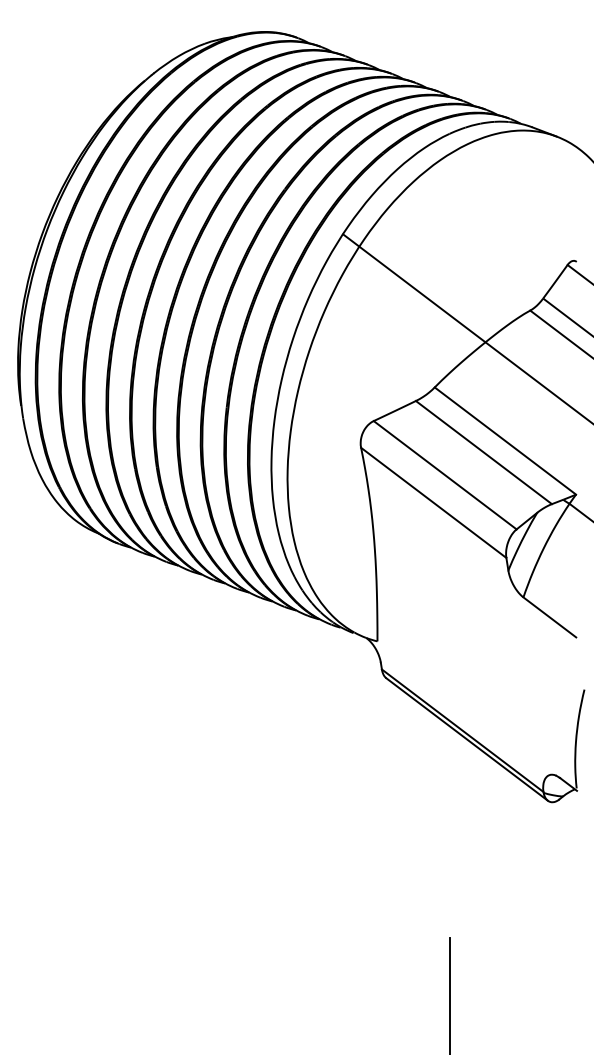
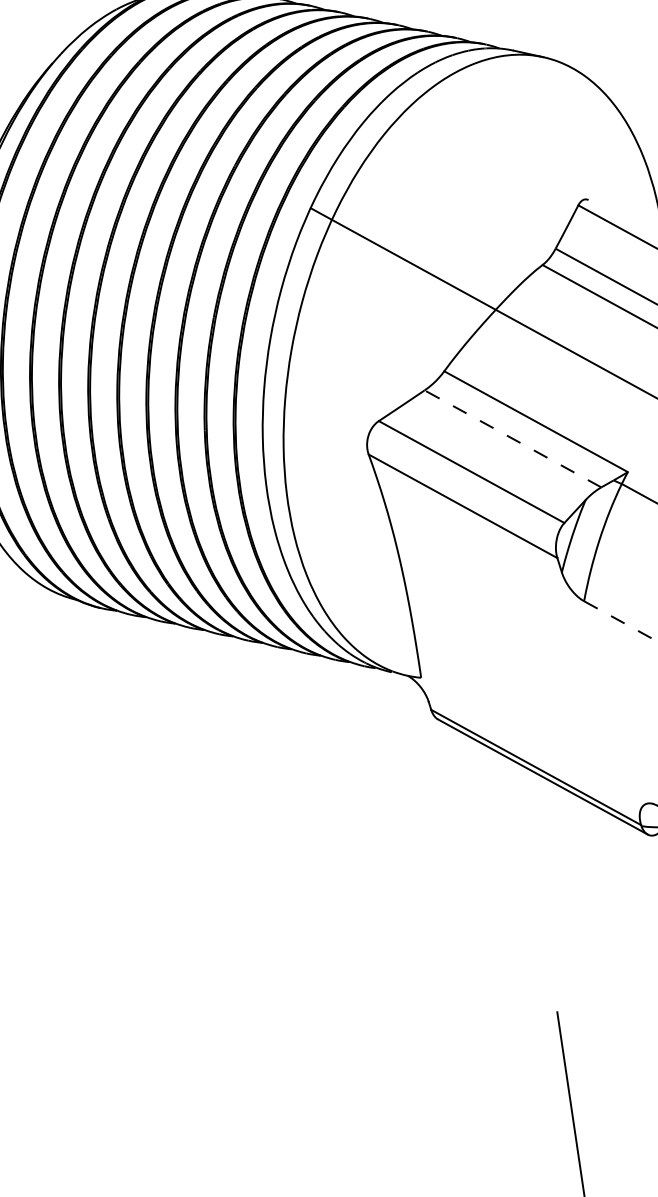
line: (483, 452) -> (512, 438), solid -> dashed
line: (550, 617) -> (619, 620), solid -> dashed

